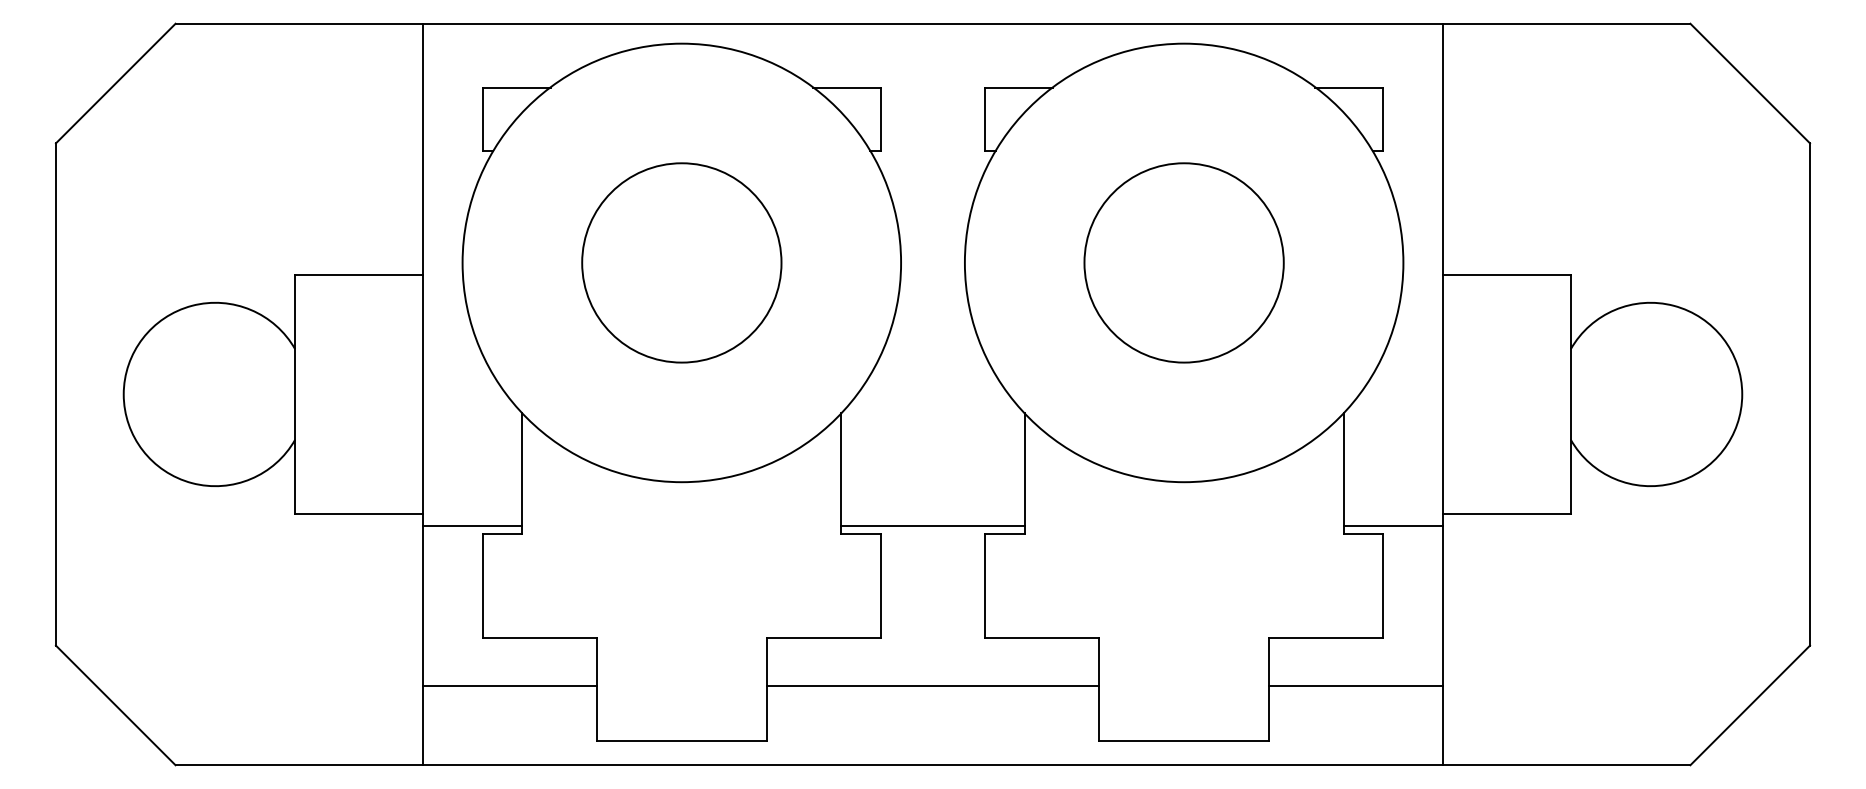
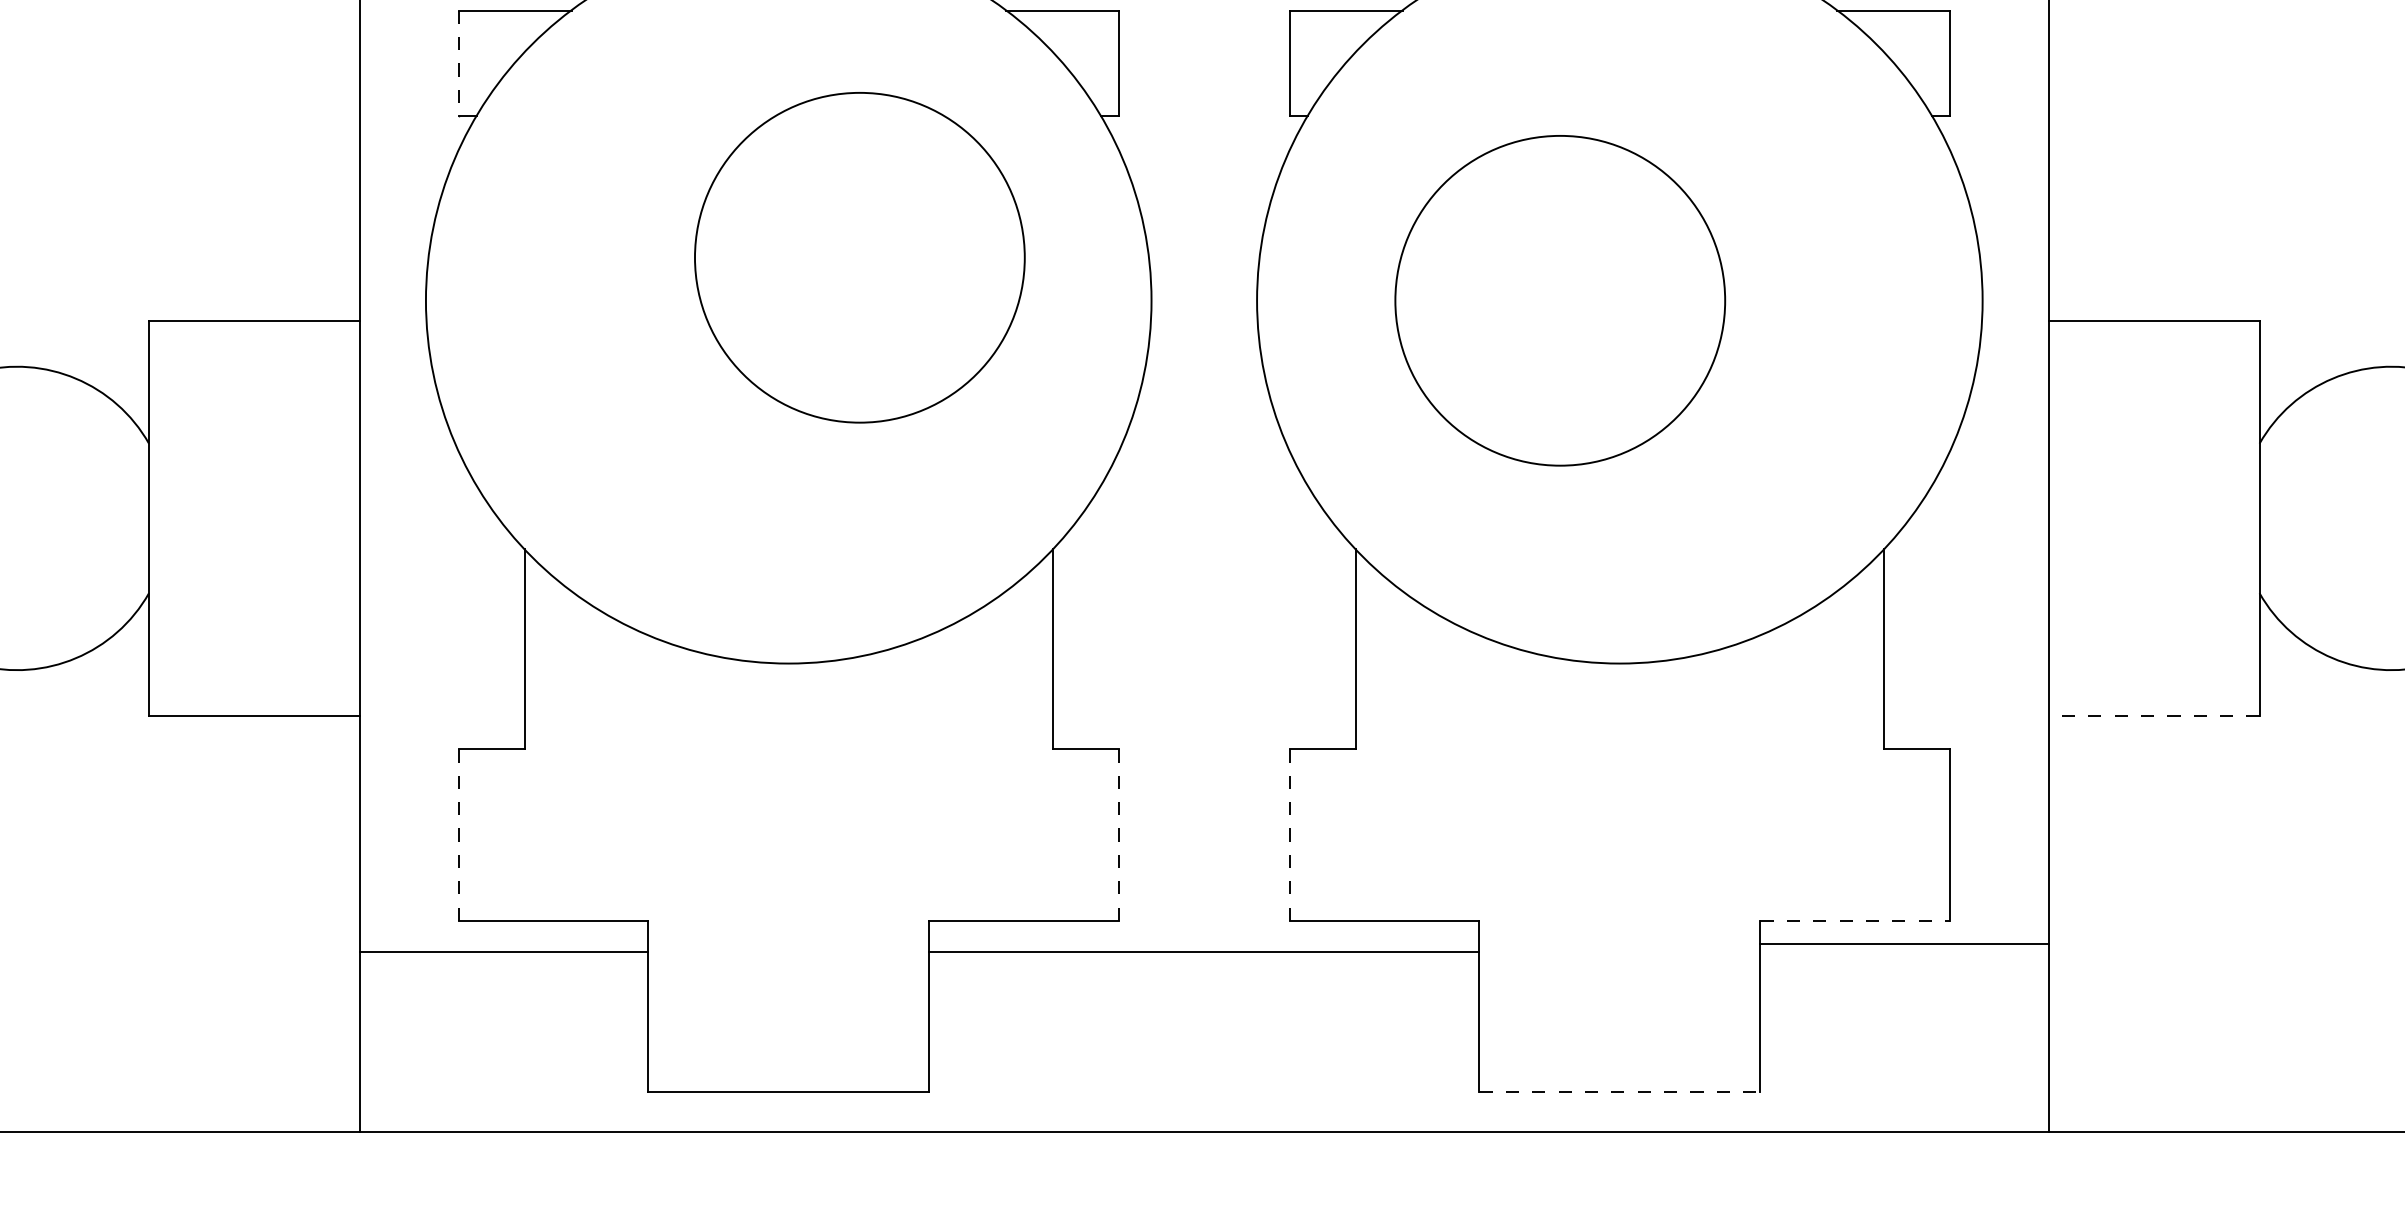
line: (482, 119) -> (458, 63), solid -> dashed
circle: (681, 262) -> (859, 257), moved
circle: (1183, 262) -> (1559, 300), moved
line: (1507, 514) -> (2154, 717), solid -> dashed
line: (472, 526) -> (442, 736), removed
line: (932, 526) -> (1203, 736), removed
line: (1393, 526) -> (1966, 736), removed
line: (482, 585) -> (458, 834), solid -> dashed
line: (881, 585) -> (1119, 834), solid -> dashed
line: (984, 585) -> (1289, 834), solid -> dashed
line: (1326, 637) -> (1855, 920), solid -> dashed
line: (509, 685) -> (503, 951), moved
line: (932, 685) -> (1203, 951), moved
line: (1356, 685) -> (1905, 943), moved
line: (1184, 741) -> (1620, 1092), solid -> dashed

